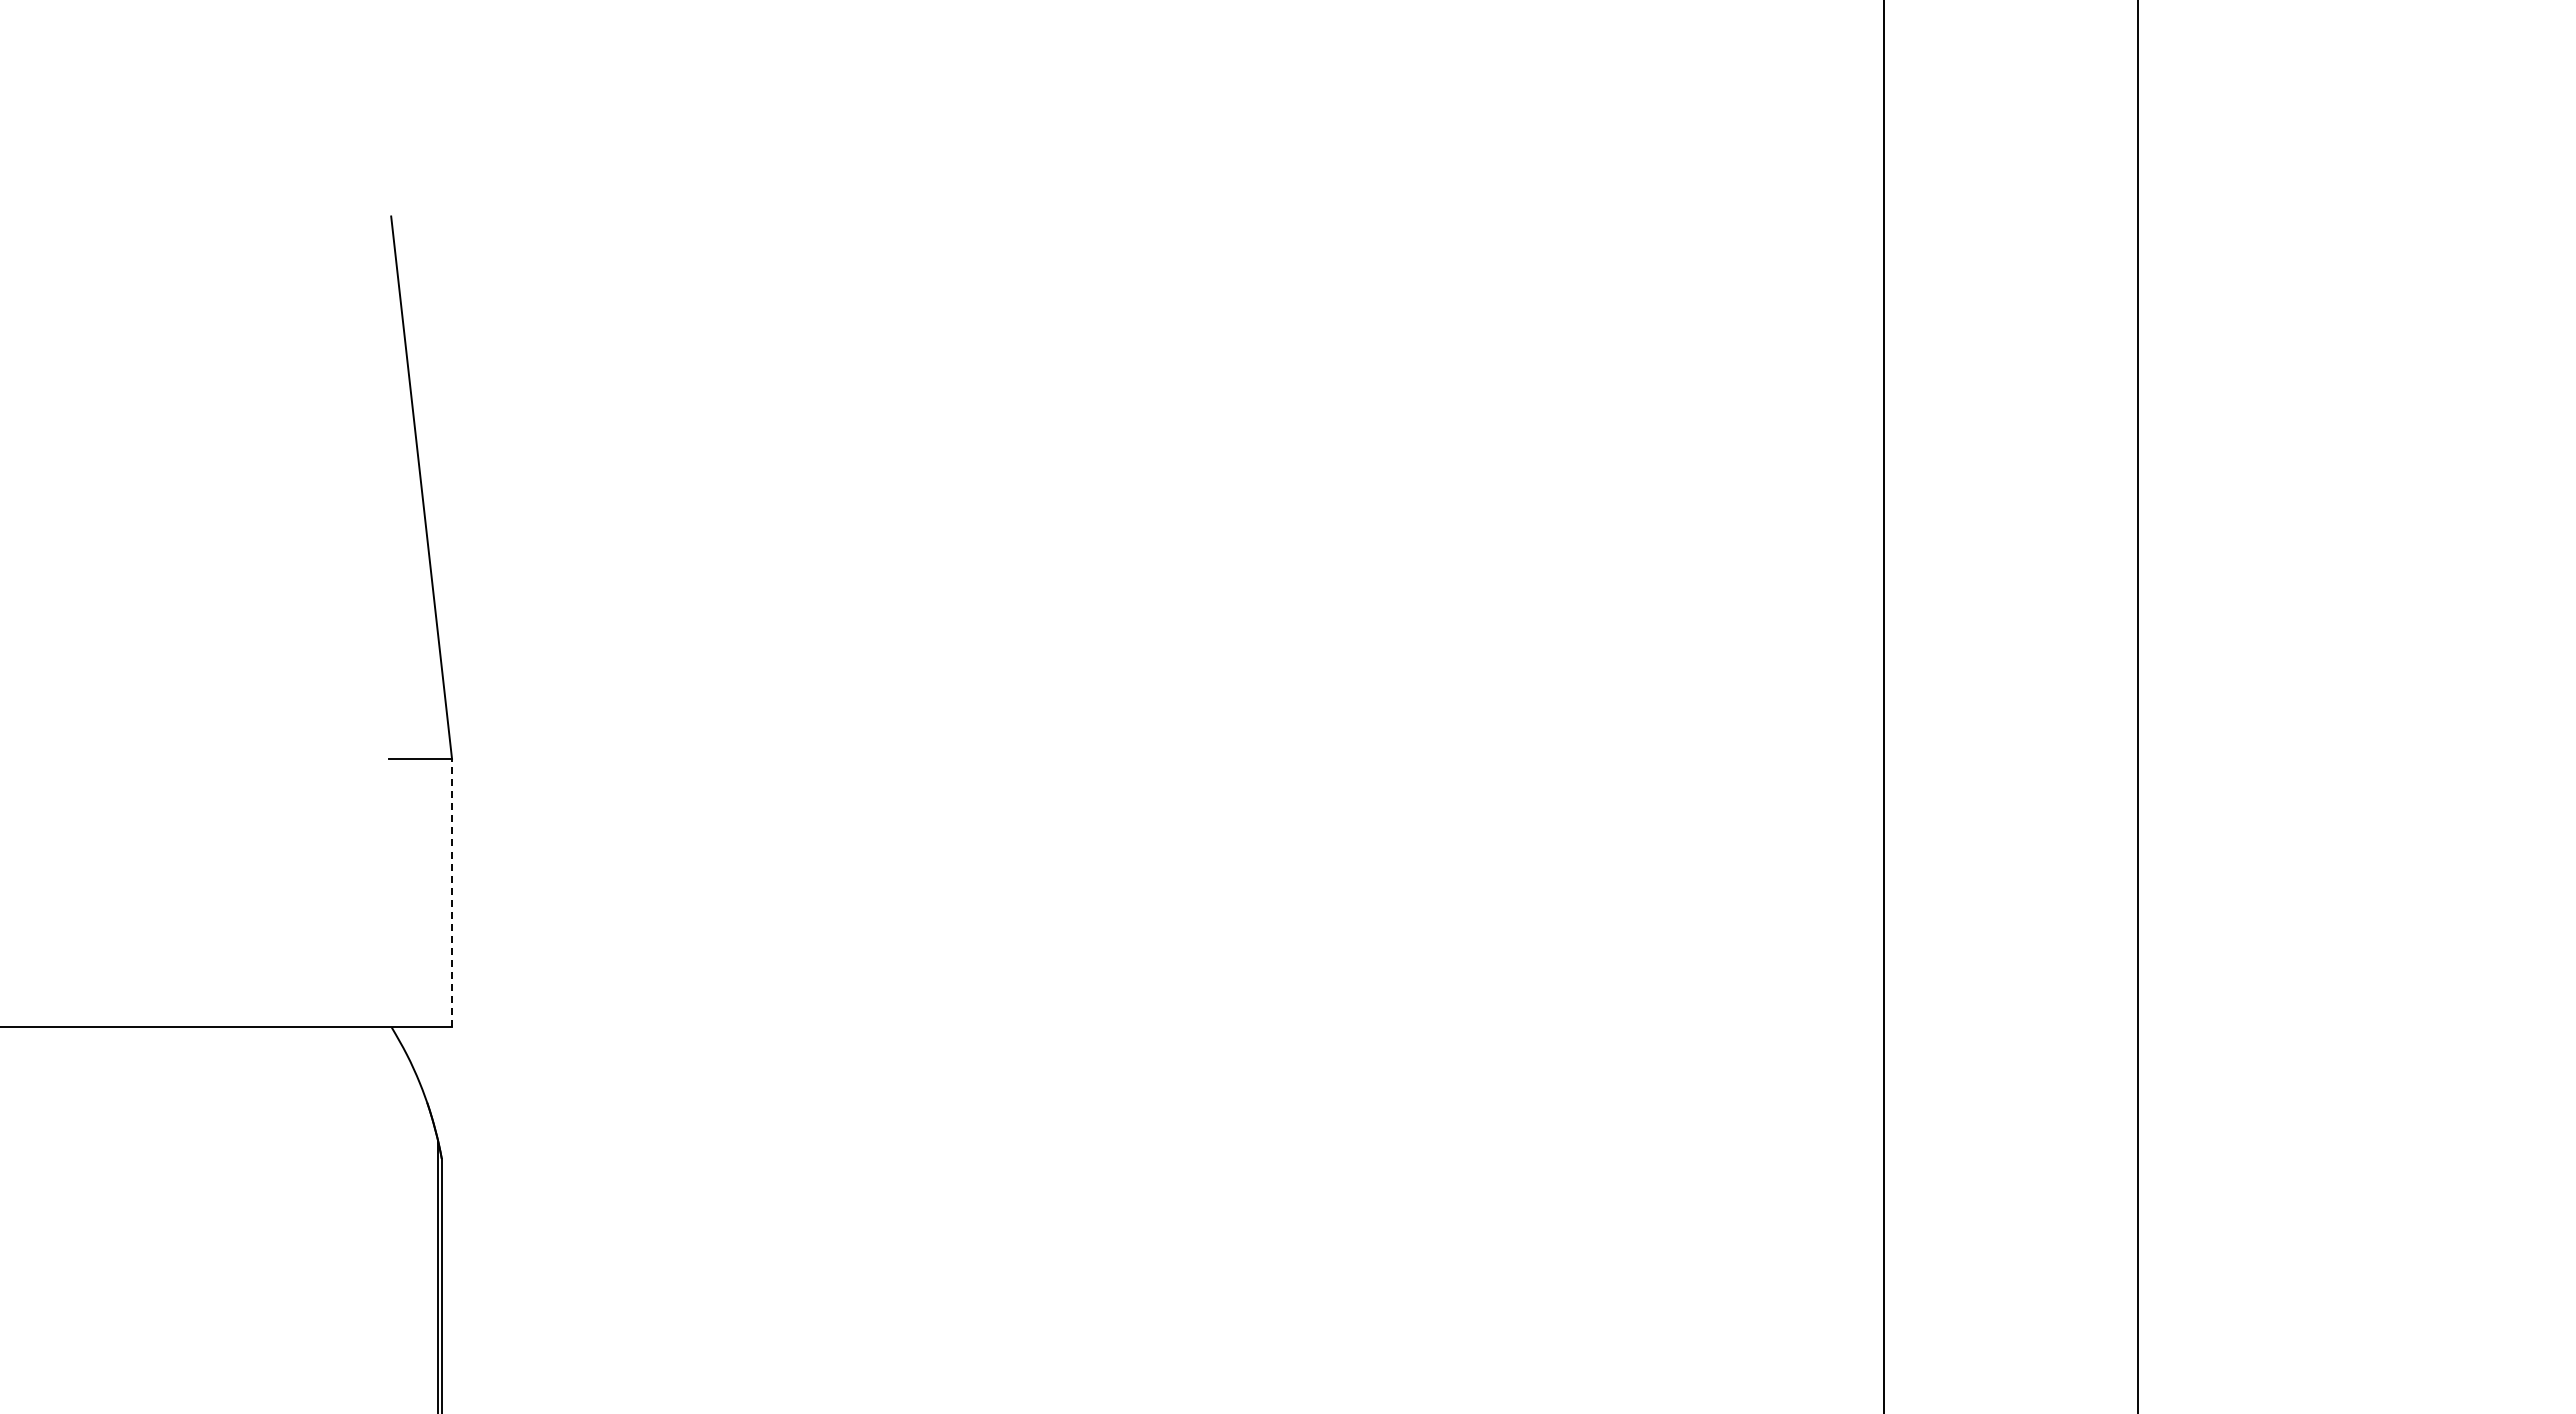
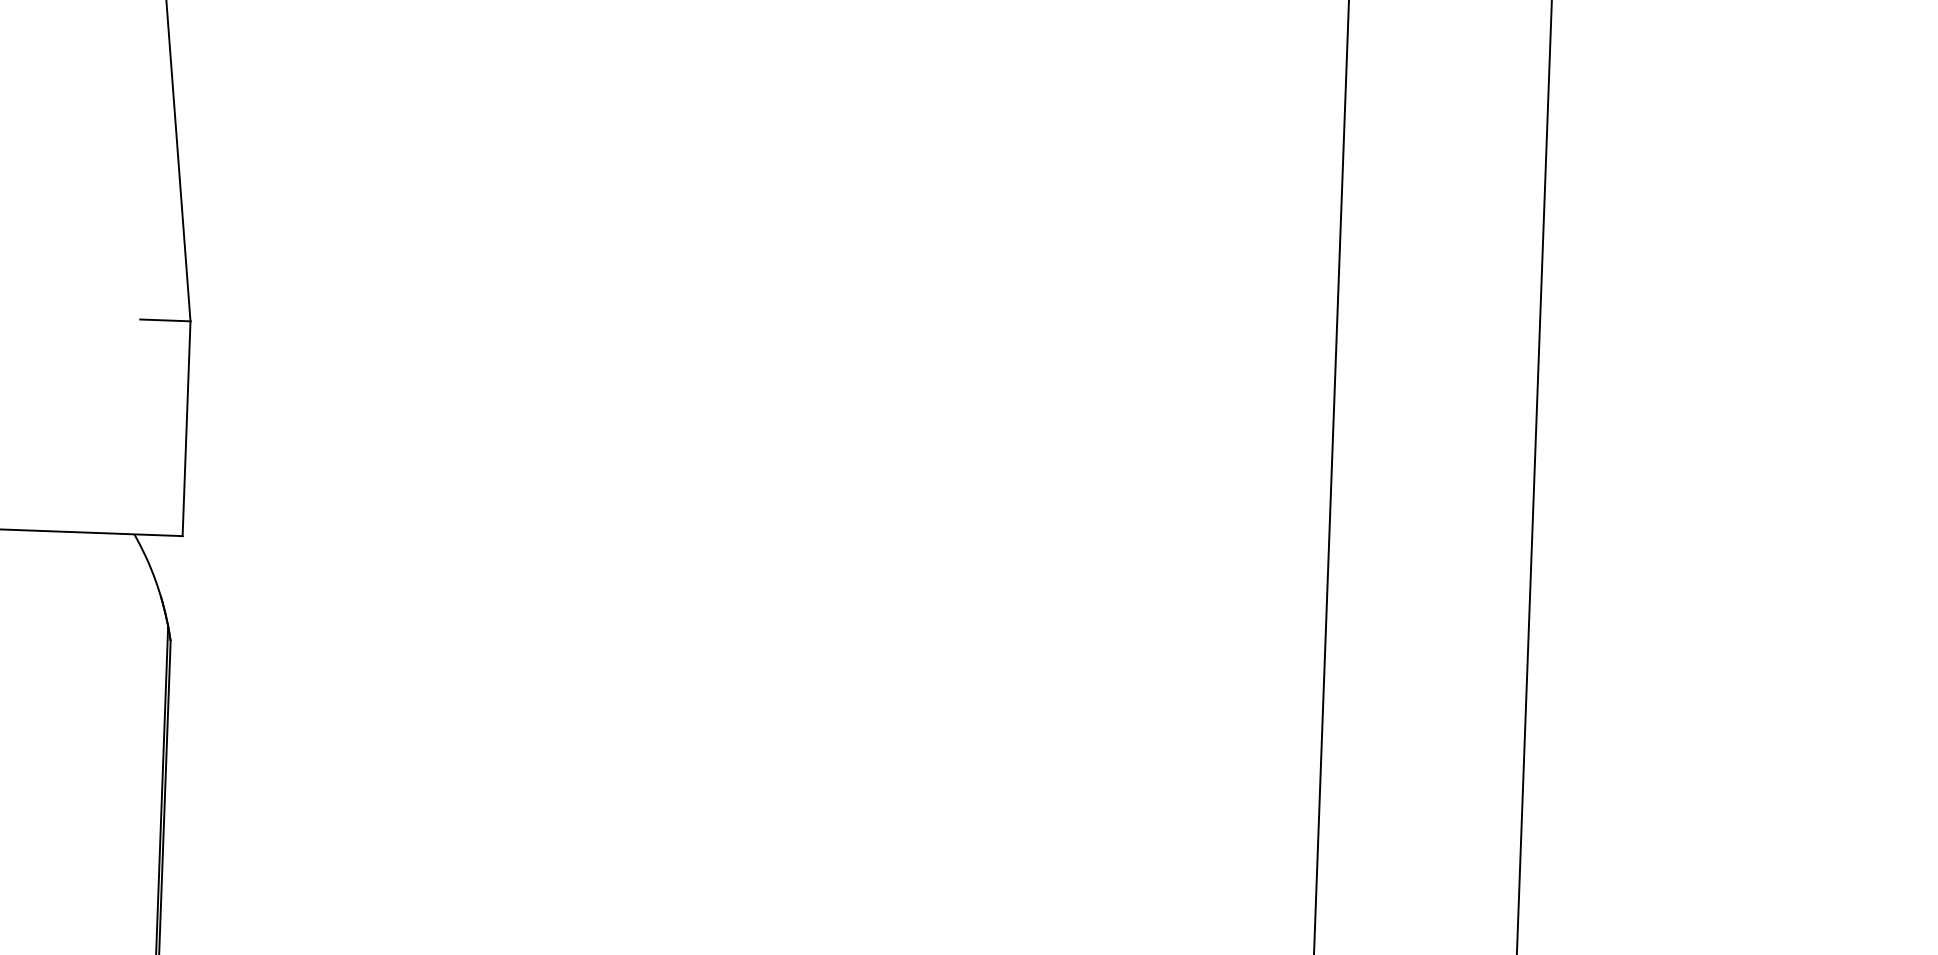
line: (452, 892) -> (186, 428), dashed -> solid

